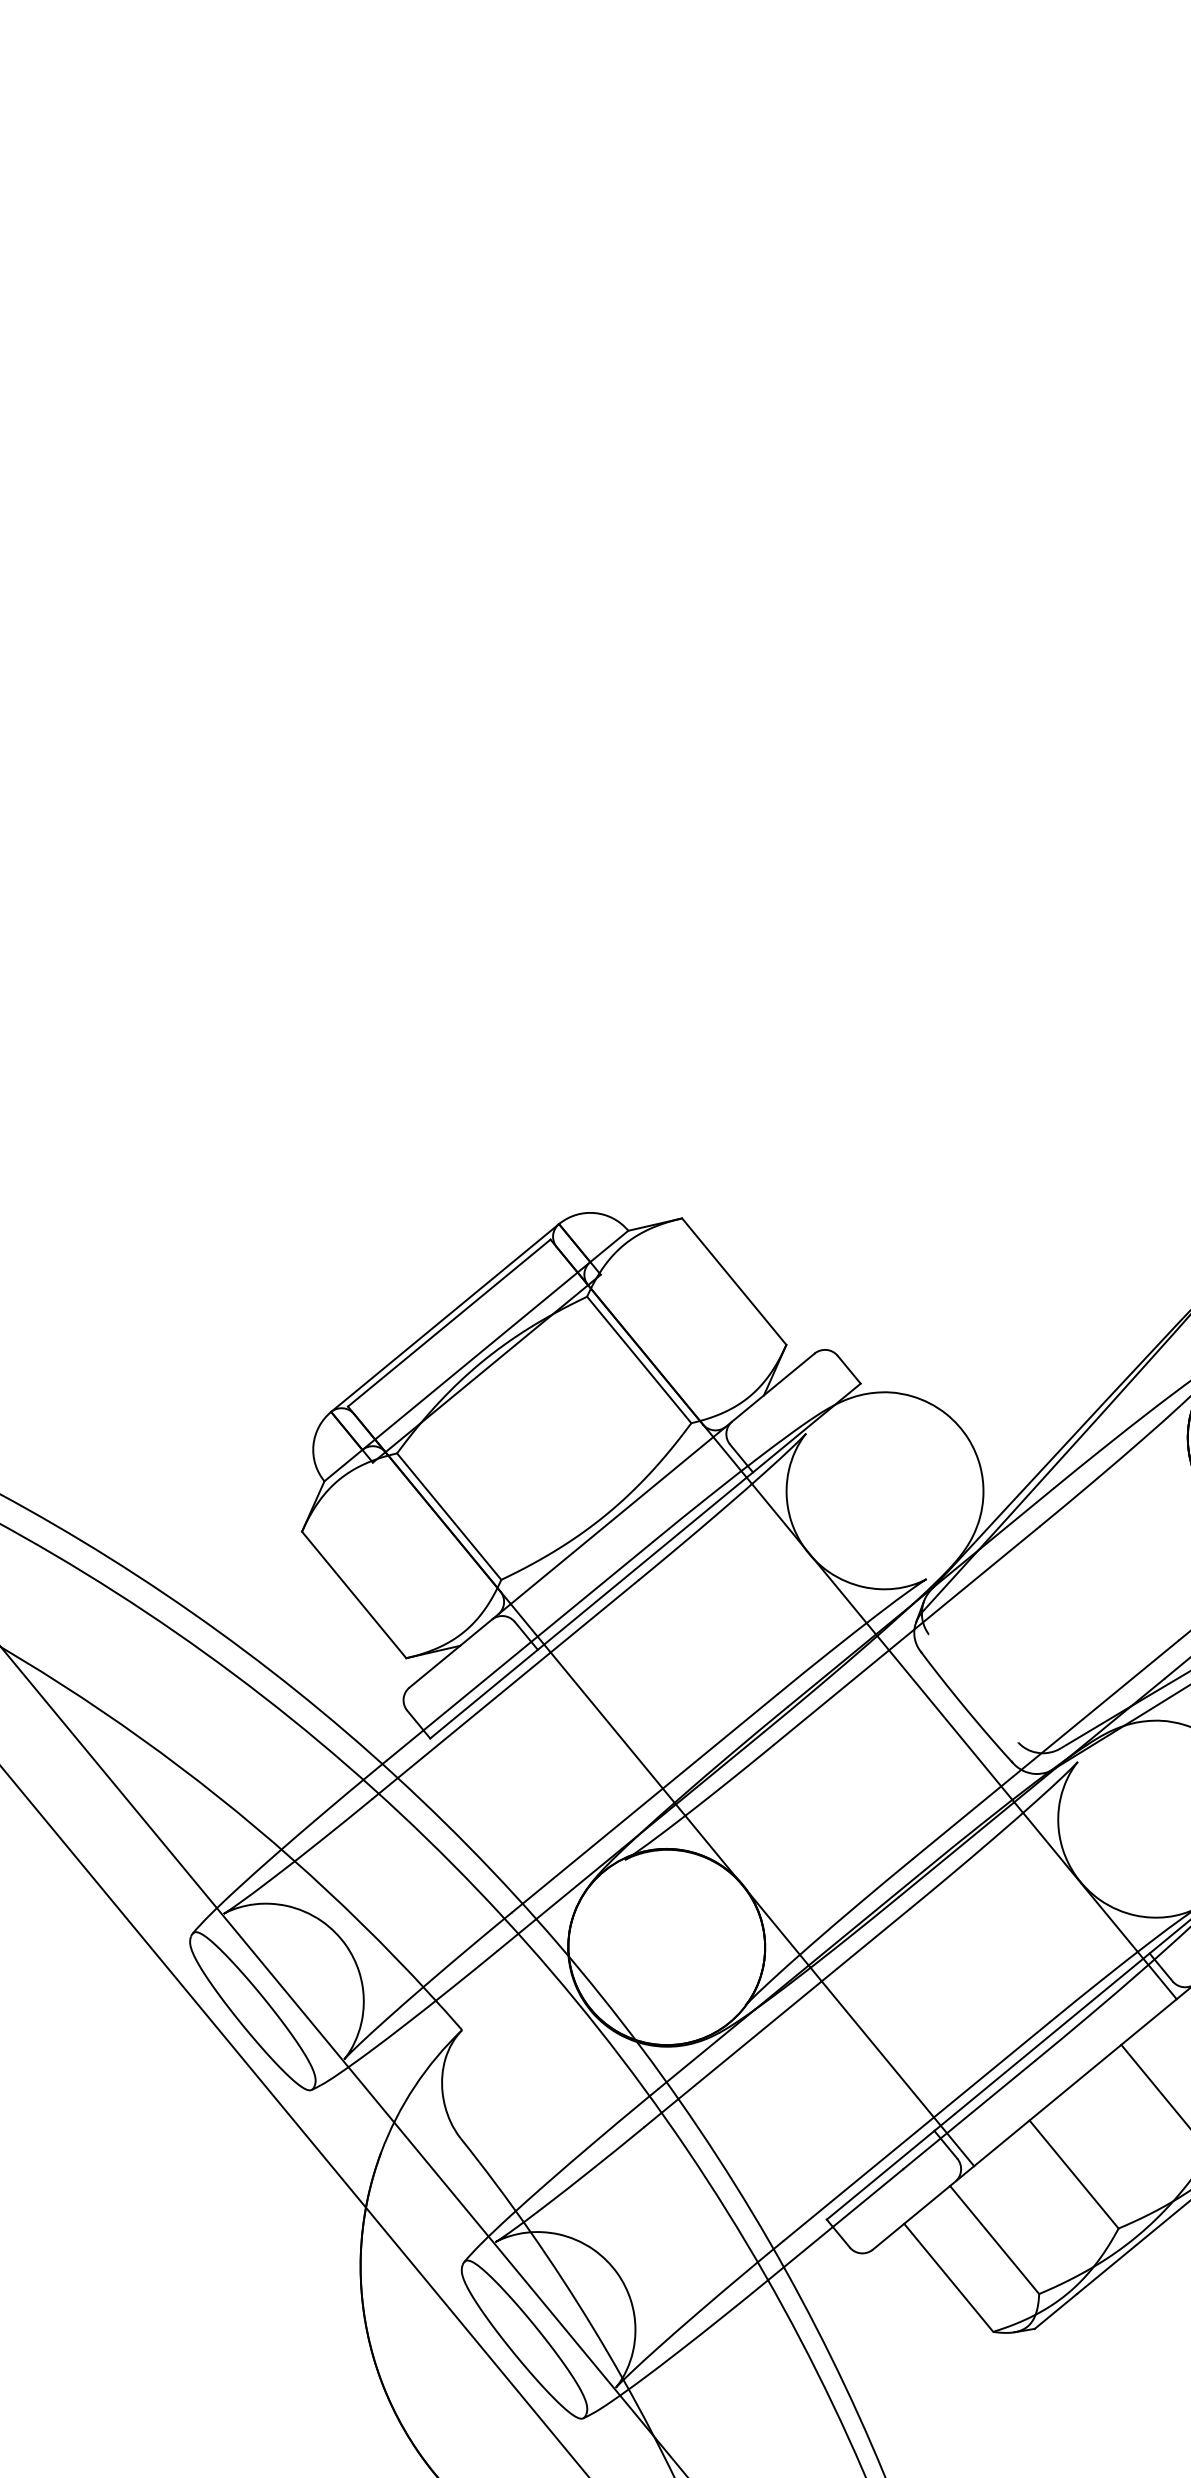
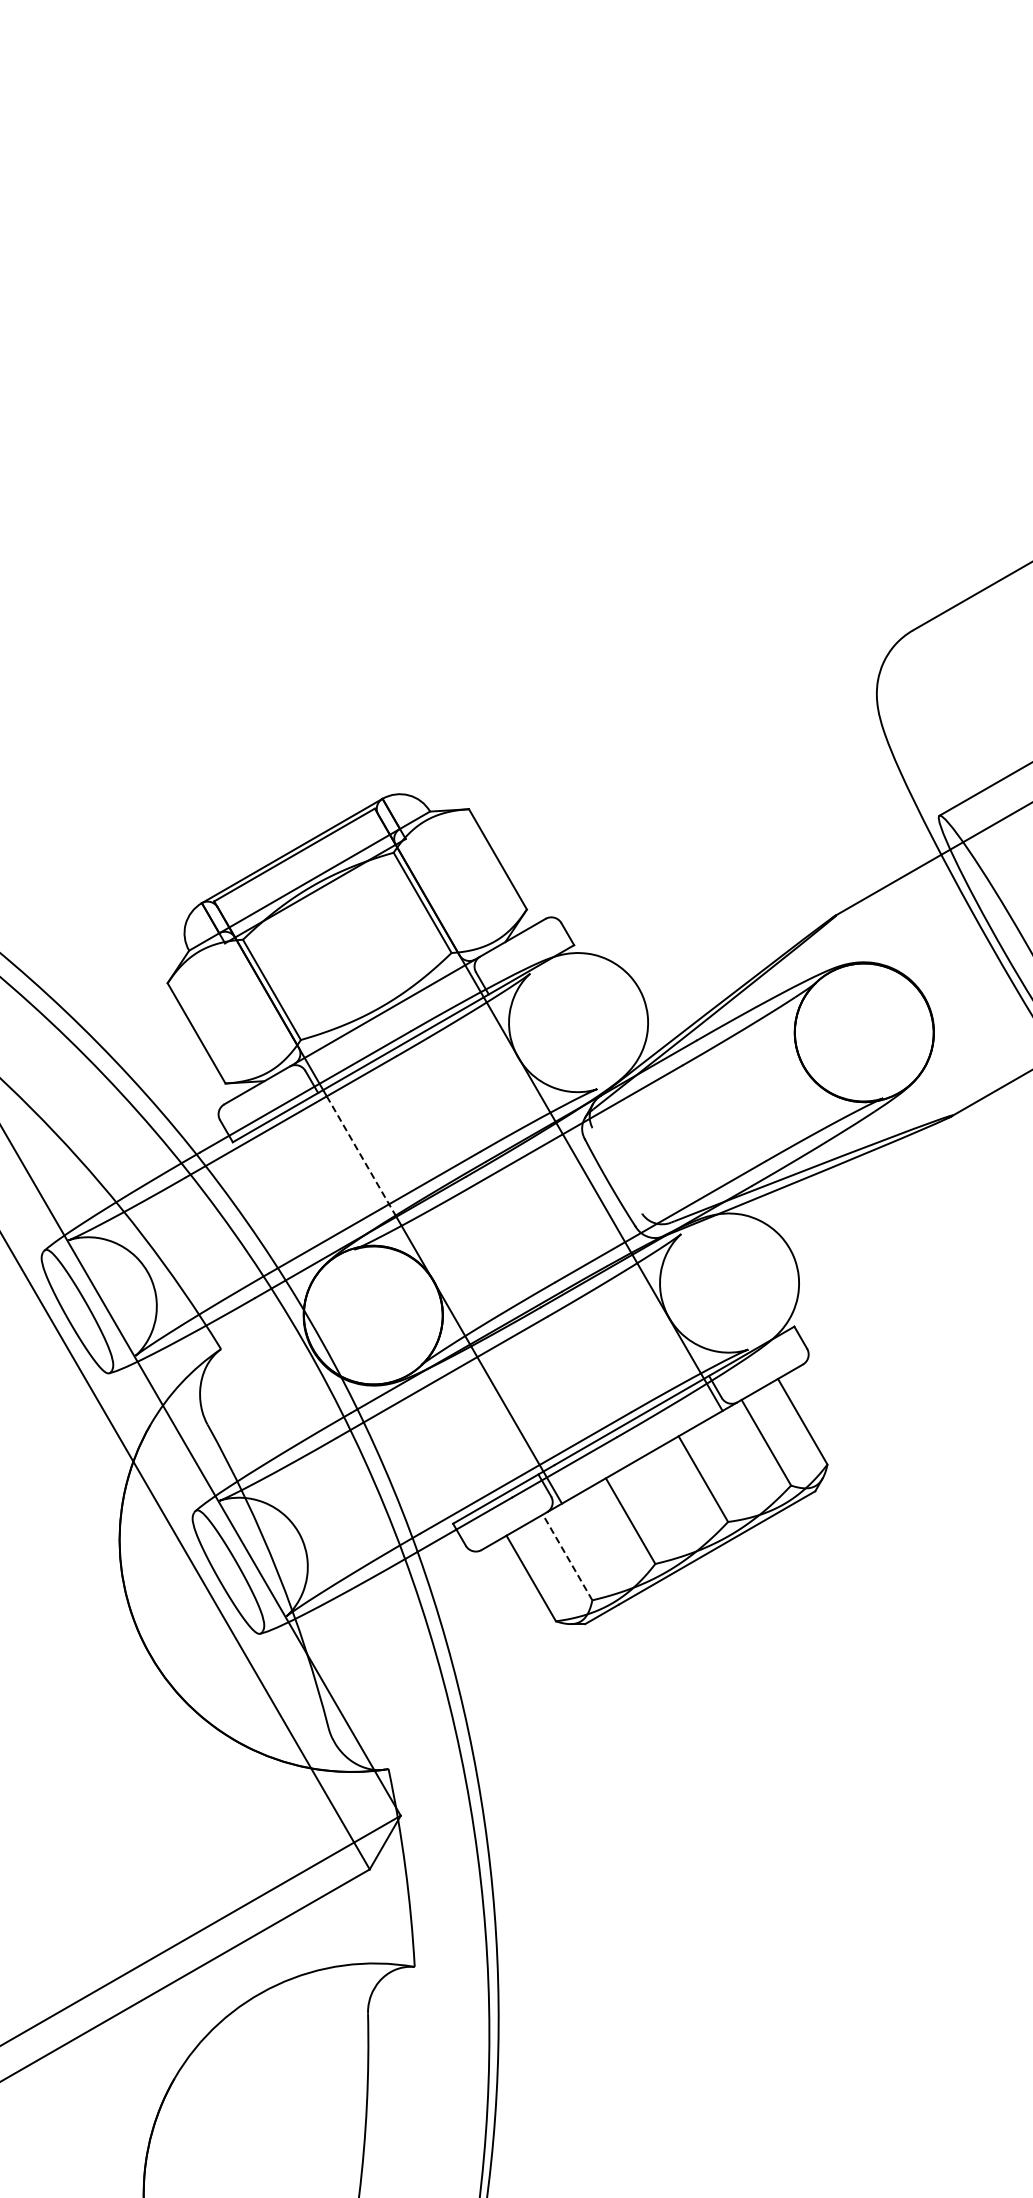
line: (613, 1728) -> (361, 1156), solid -> dashed
line: (994, 2240) -> (567, 1557), solid -> dashed

